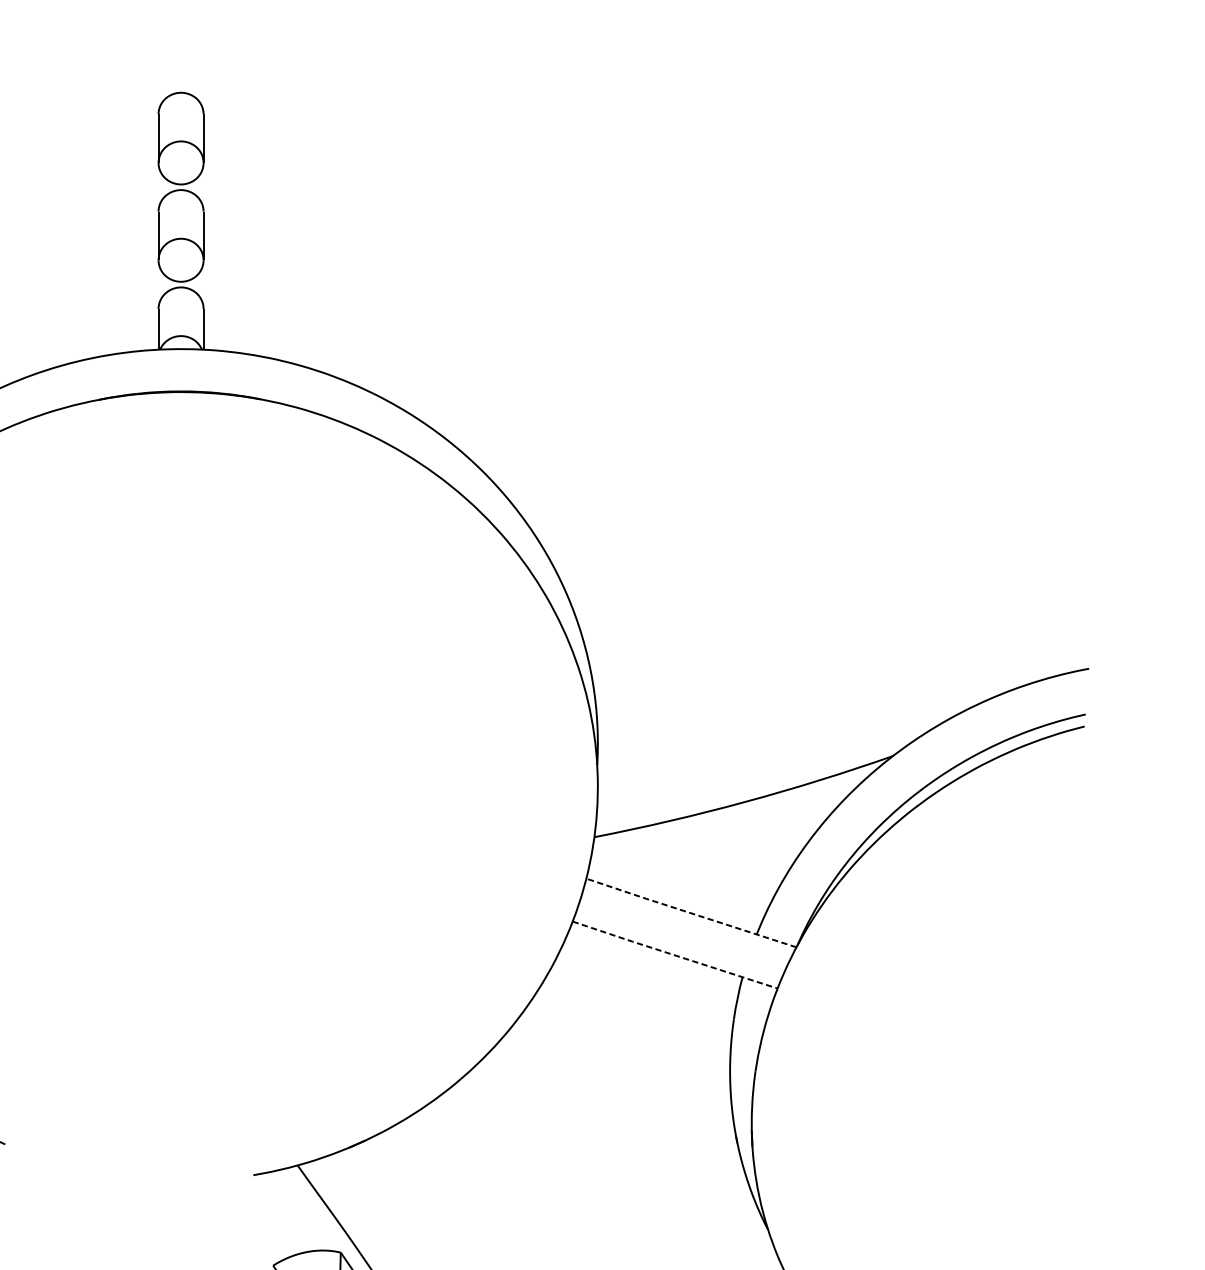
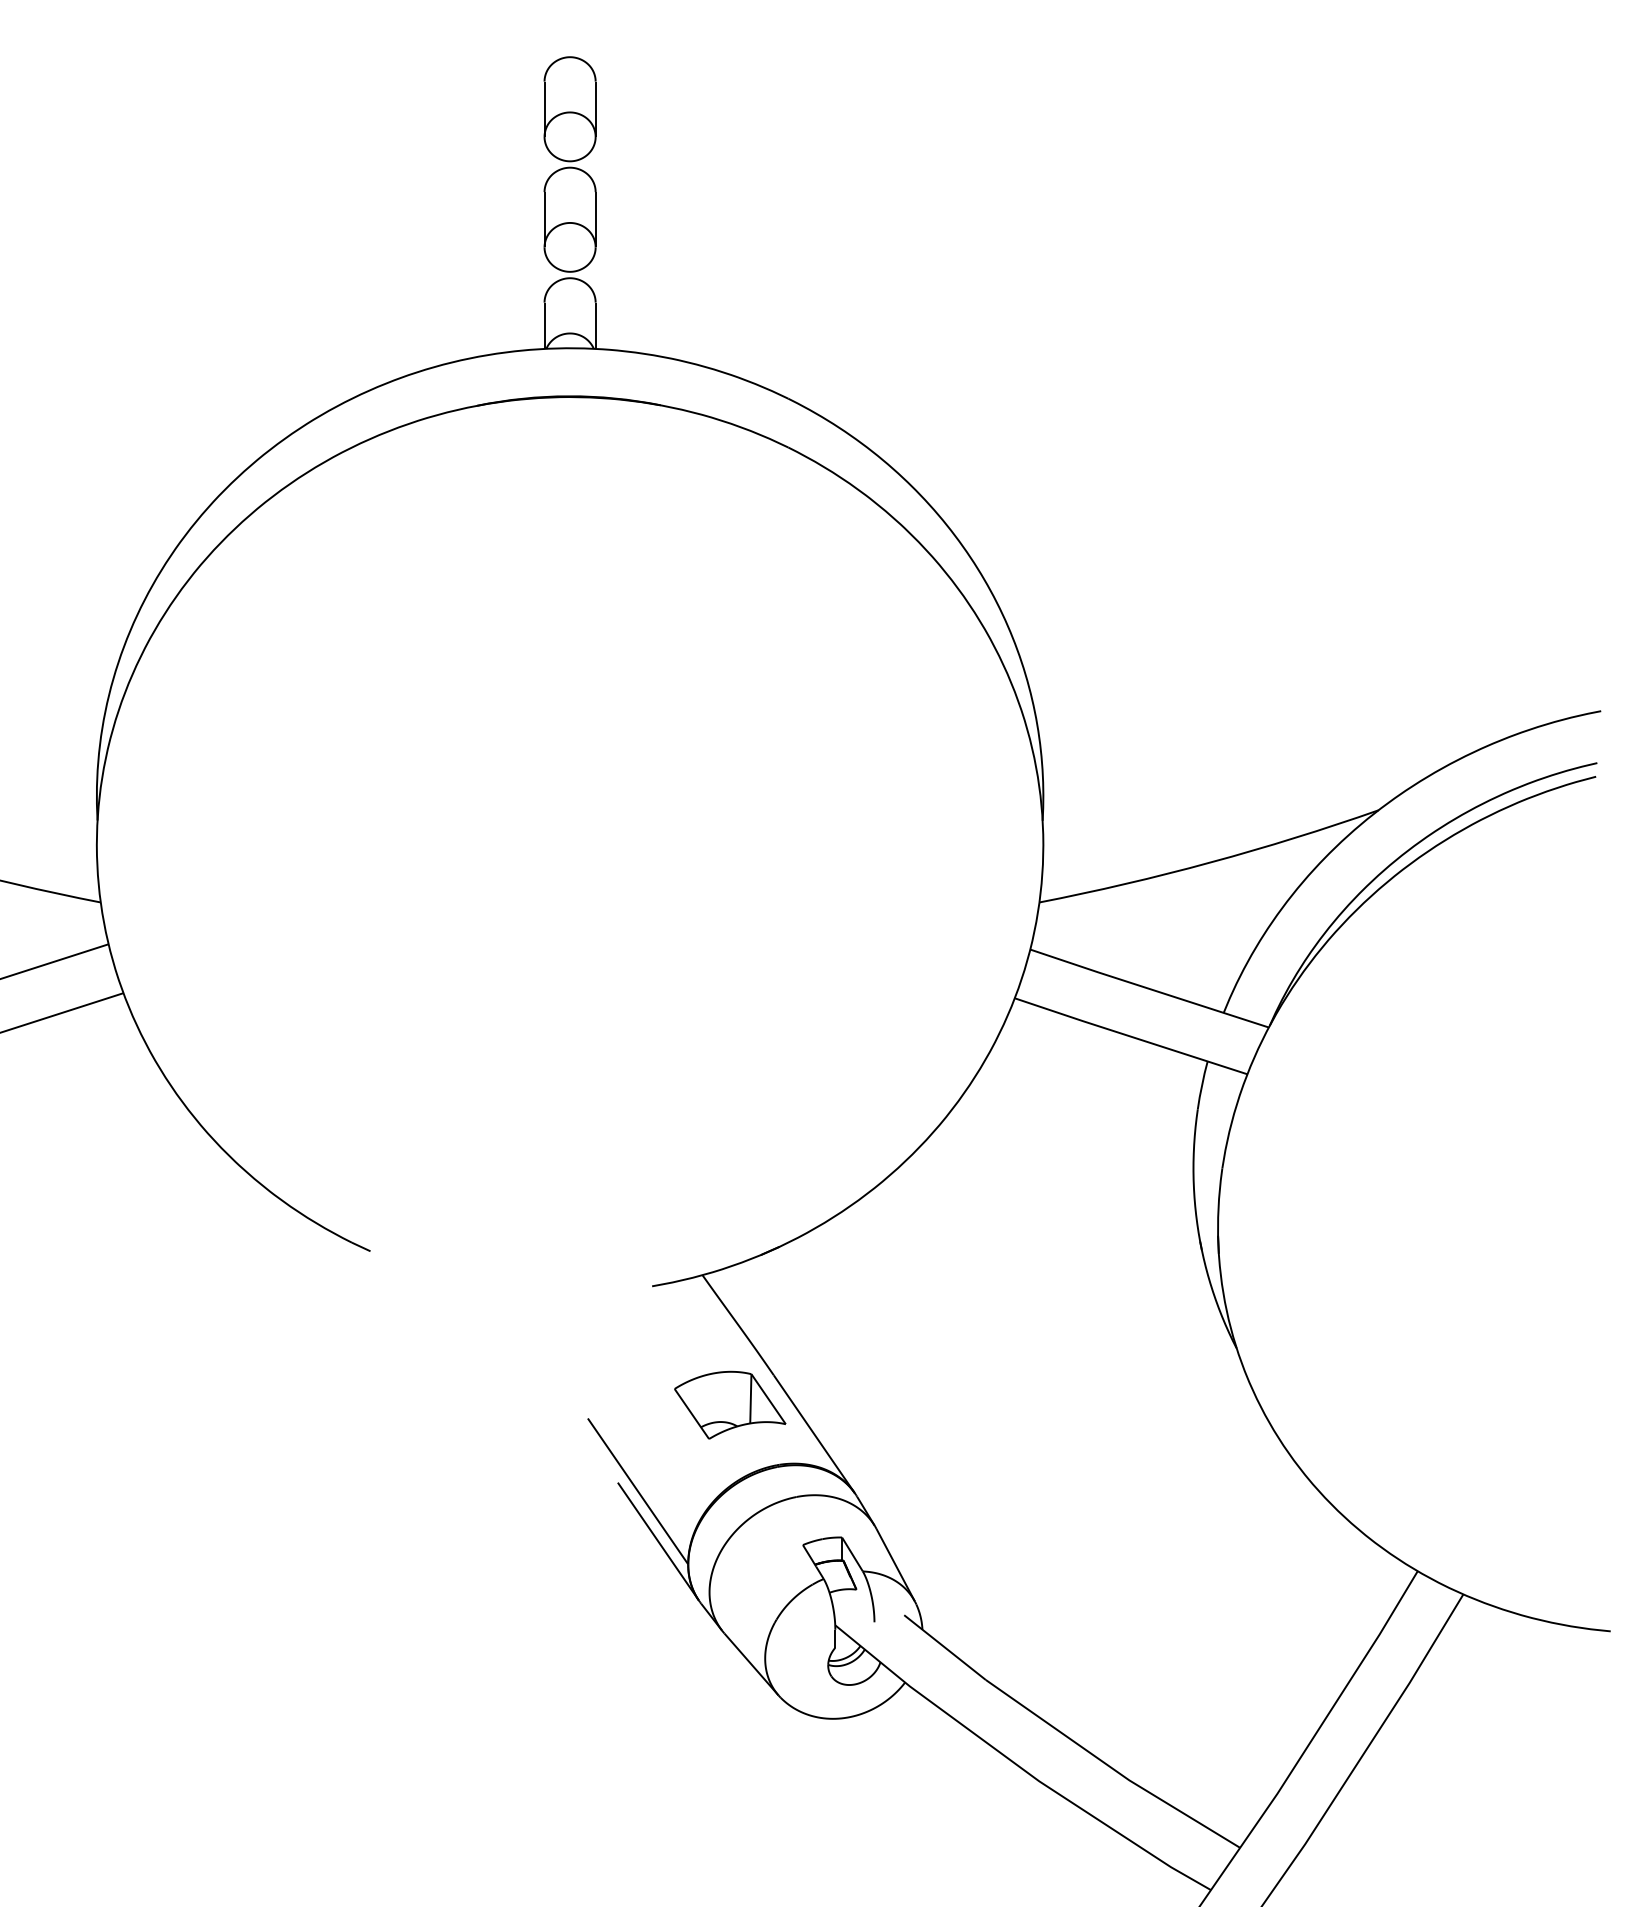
line: (690, 912) -> (1148, 988), dashed -> solid
line: (674, 955) -> (1130, 1036), dashed -> solid

